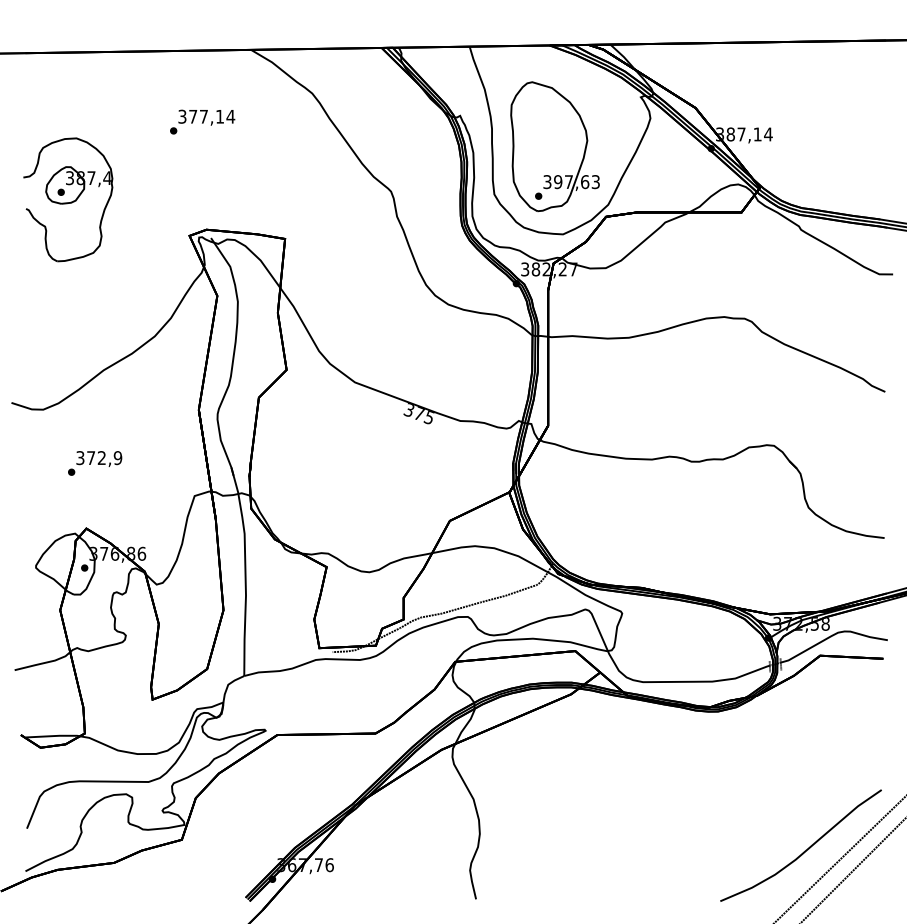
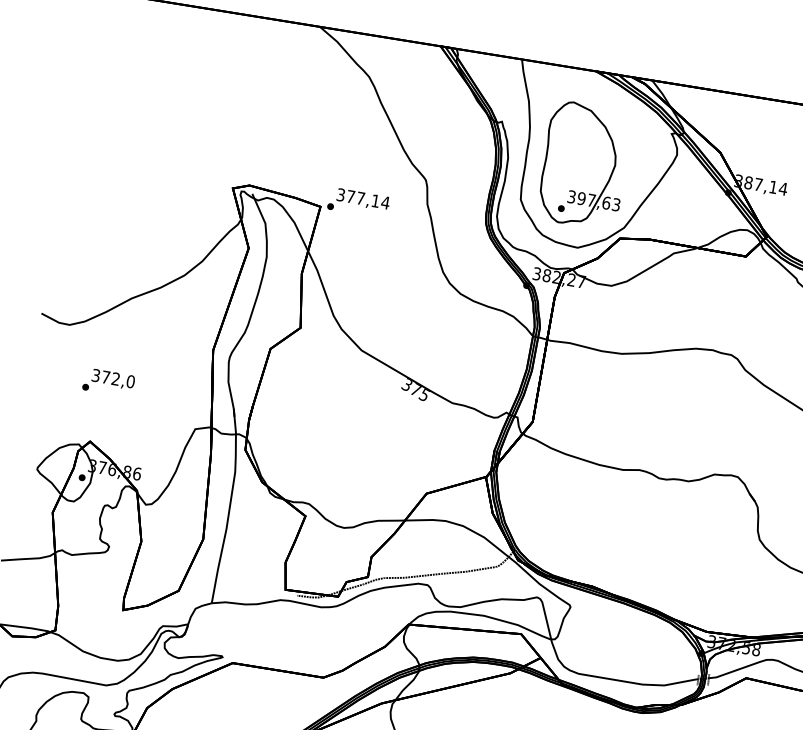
text: (202, 121) -> (358, 202), moved
part: (68, 199) -> (127, 135), removed
text: (117, 458) -> (130, 382), 372,9 -> 372,0

